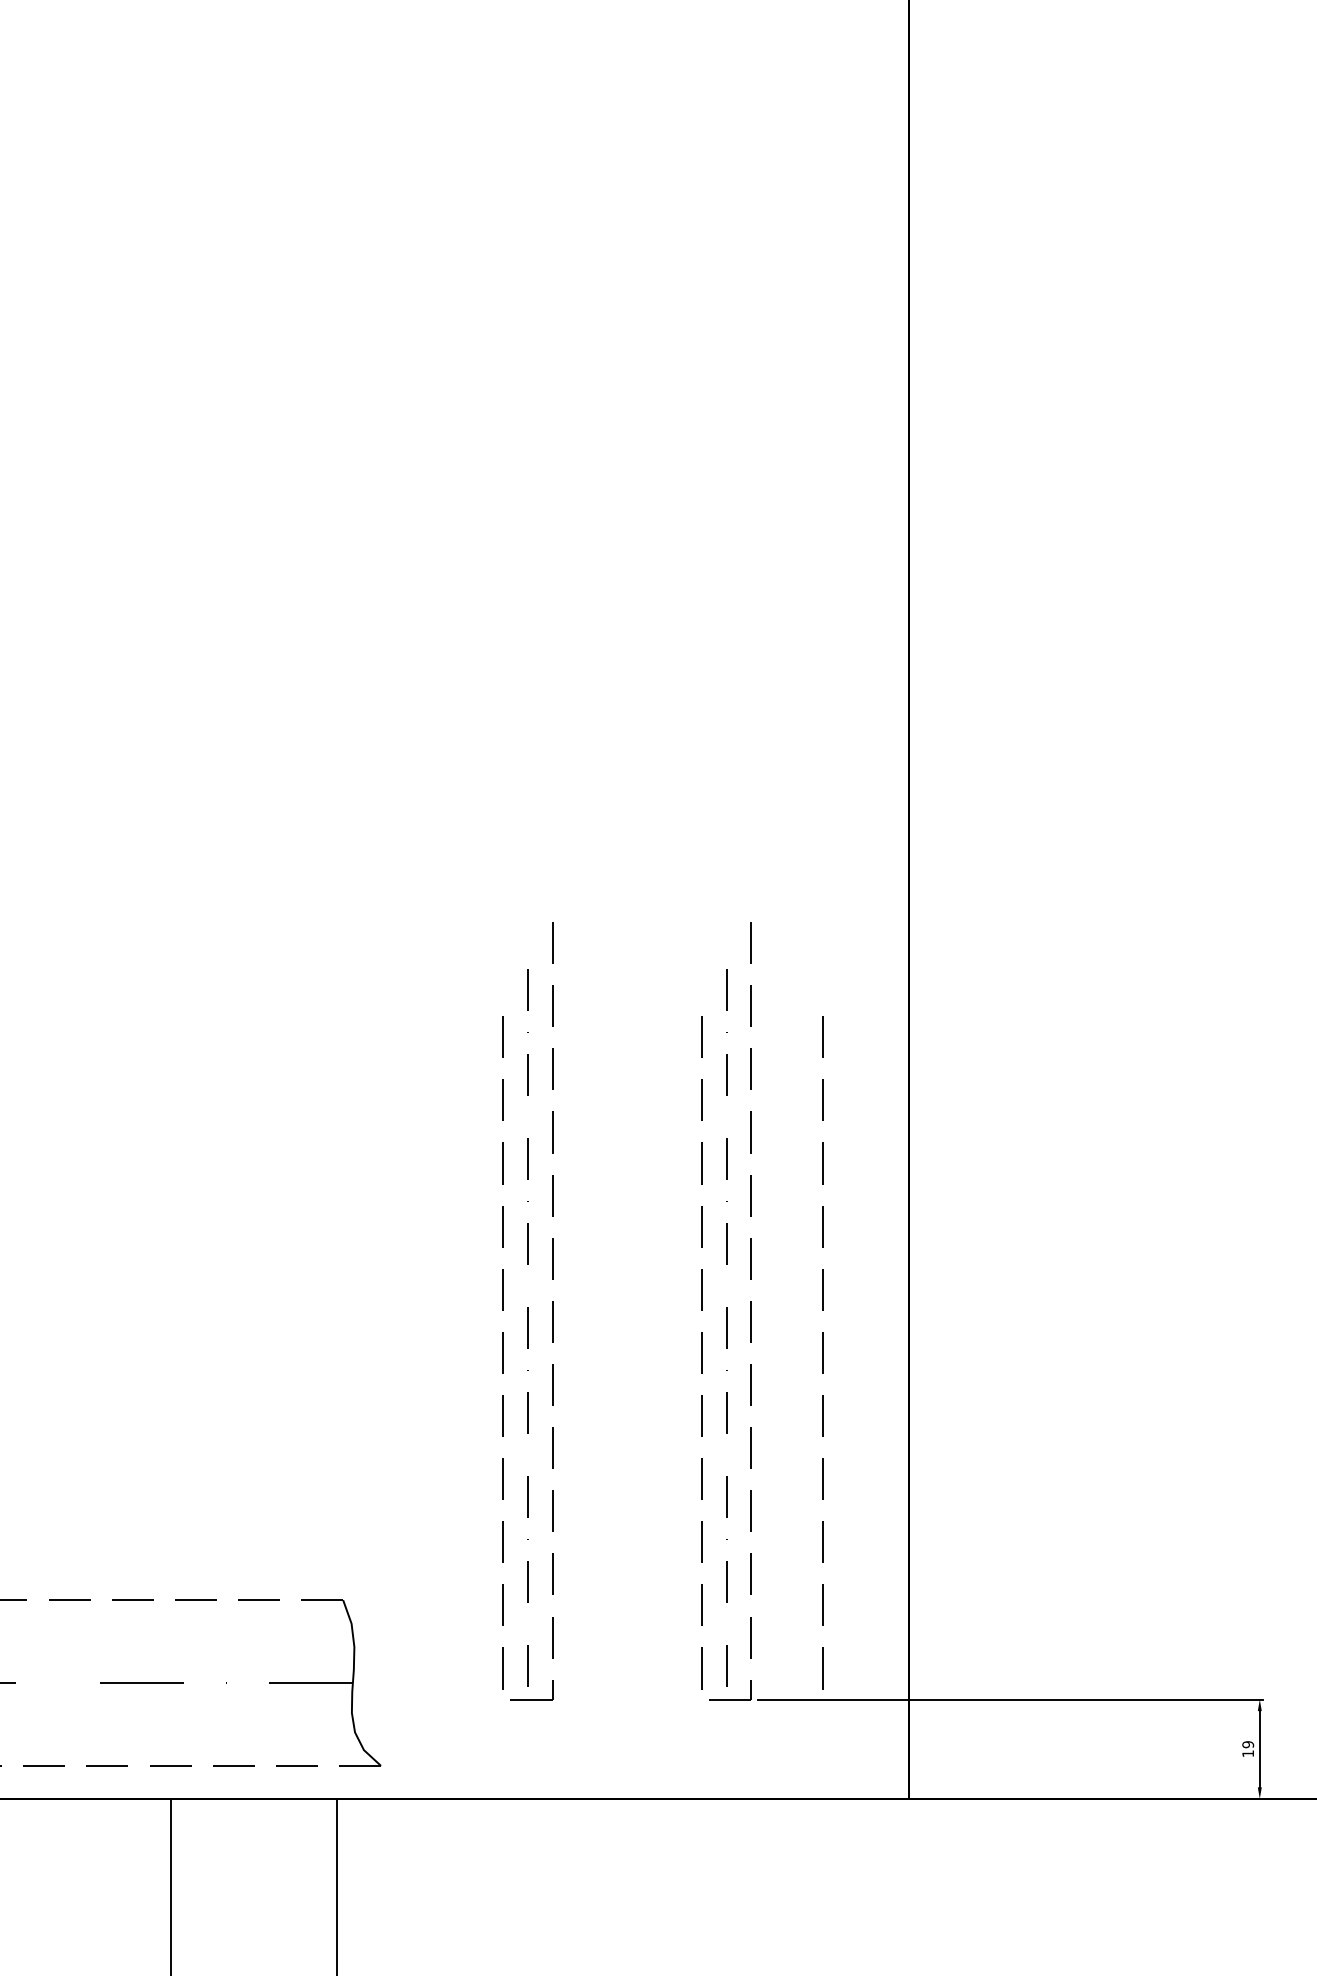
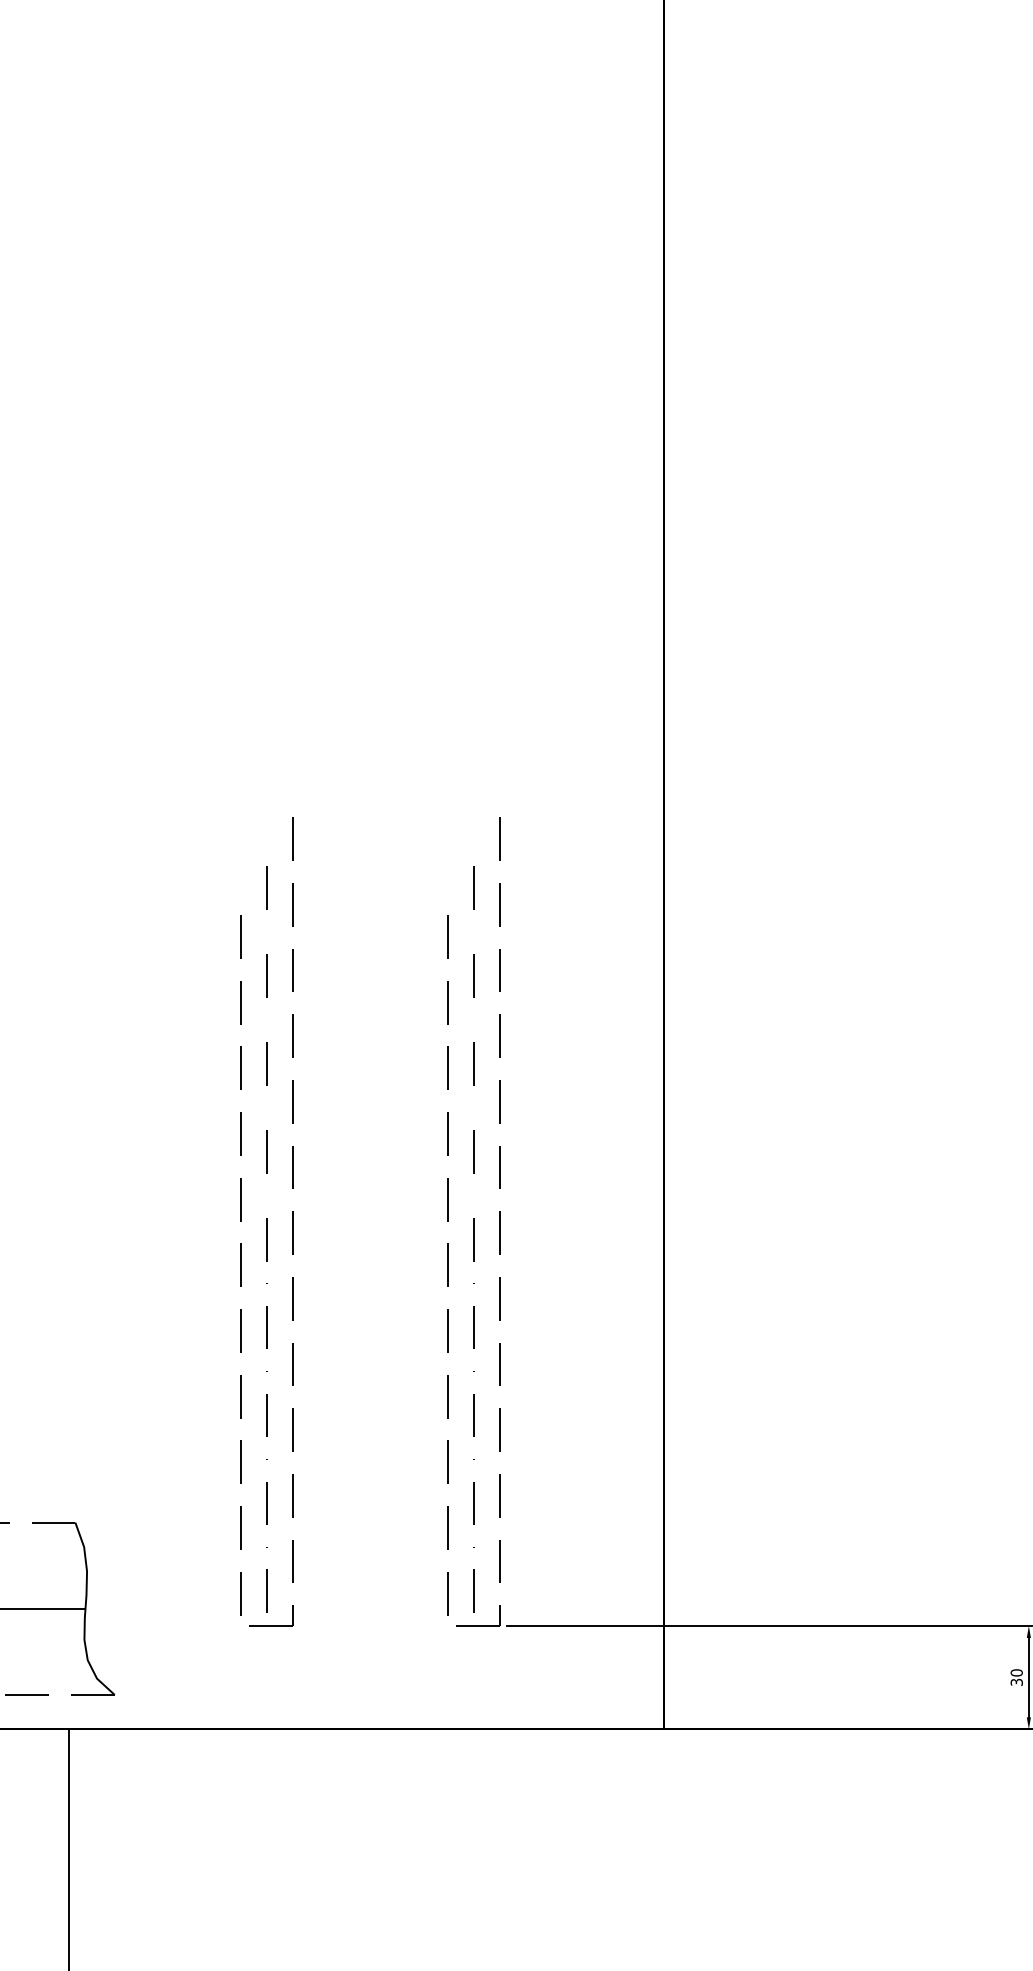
line: (822, 1352) -> (573, 1264), removed
text: (1248, 1749) -> (1017, 1677), 19 -> 30

